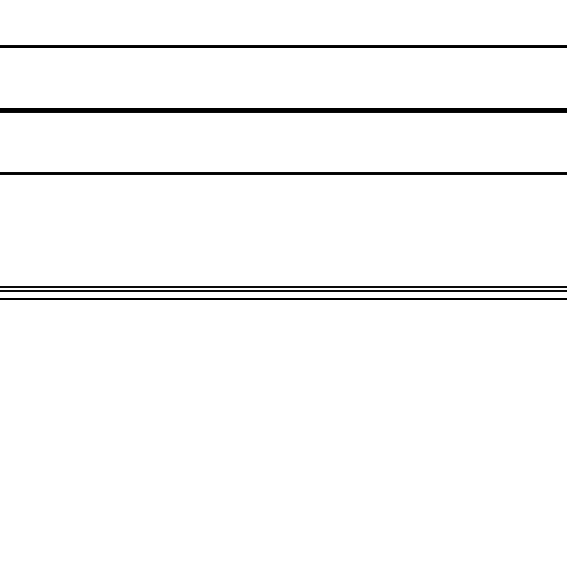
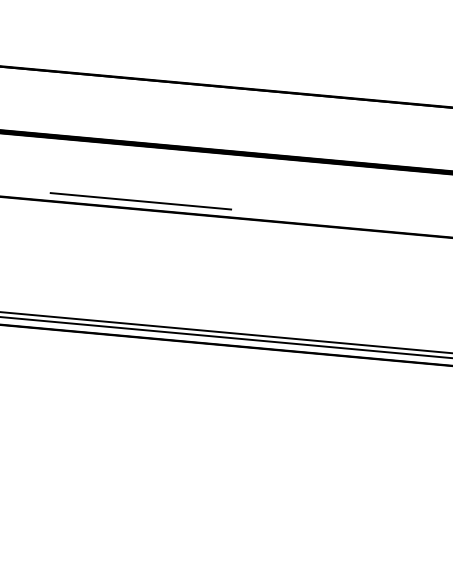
line: (119, 165) -> (140, 200), added

